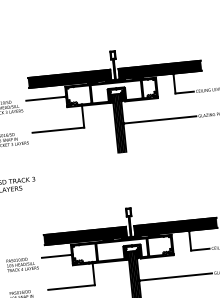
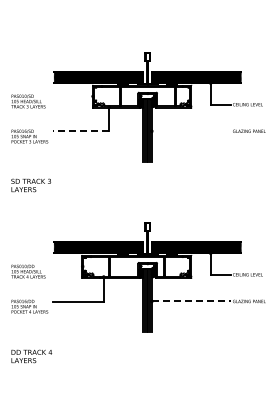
line: (46, 98) -> (71, 96), removed
line: (159, 120) -> (190, 131), removed
line: (58, 130) -> (81, 131), solid -> dashed
line: (56, 256) -> (65, 266), removed
line: (175, 277) -> (191, 301), solid -> dashed

